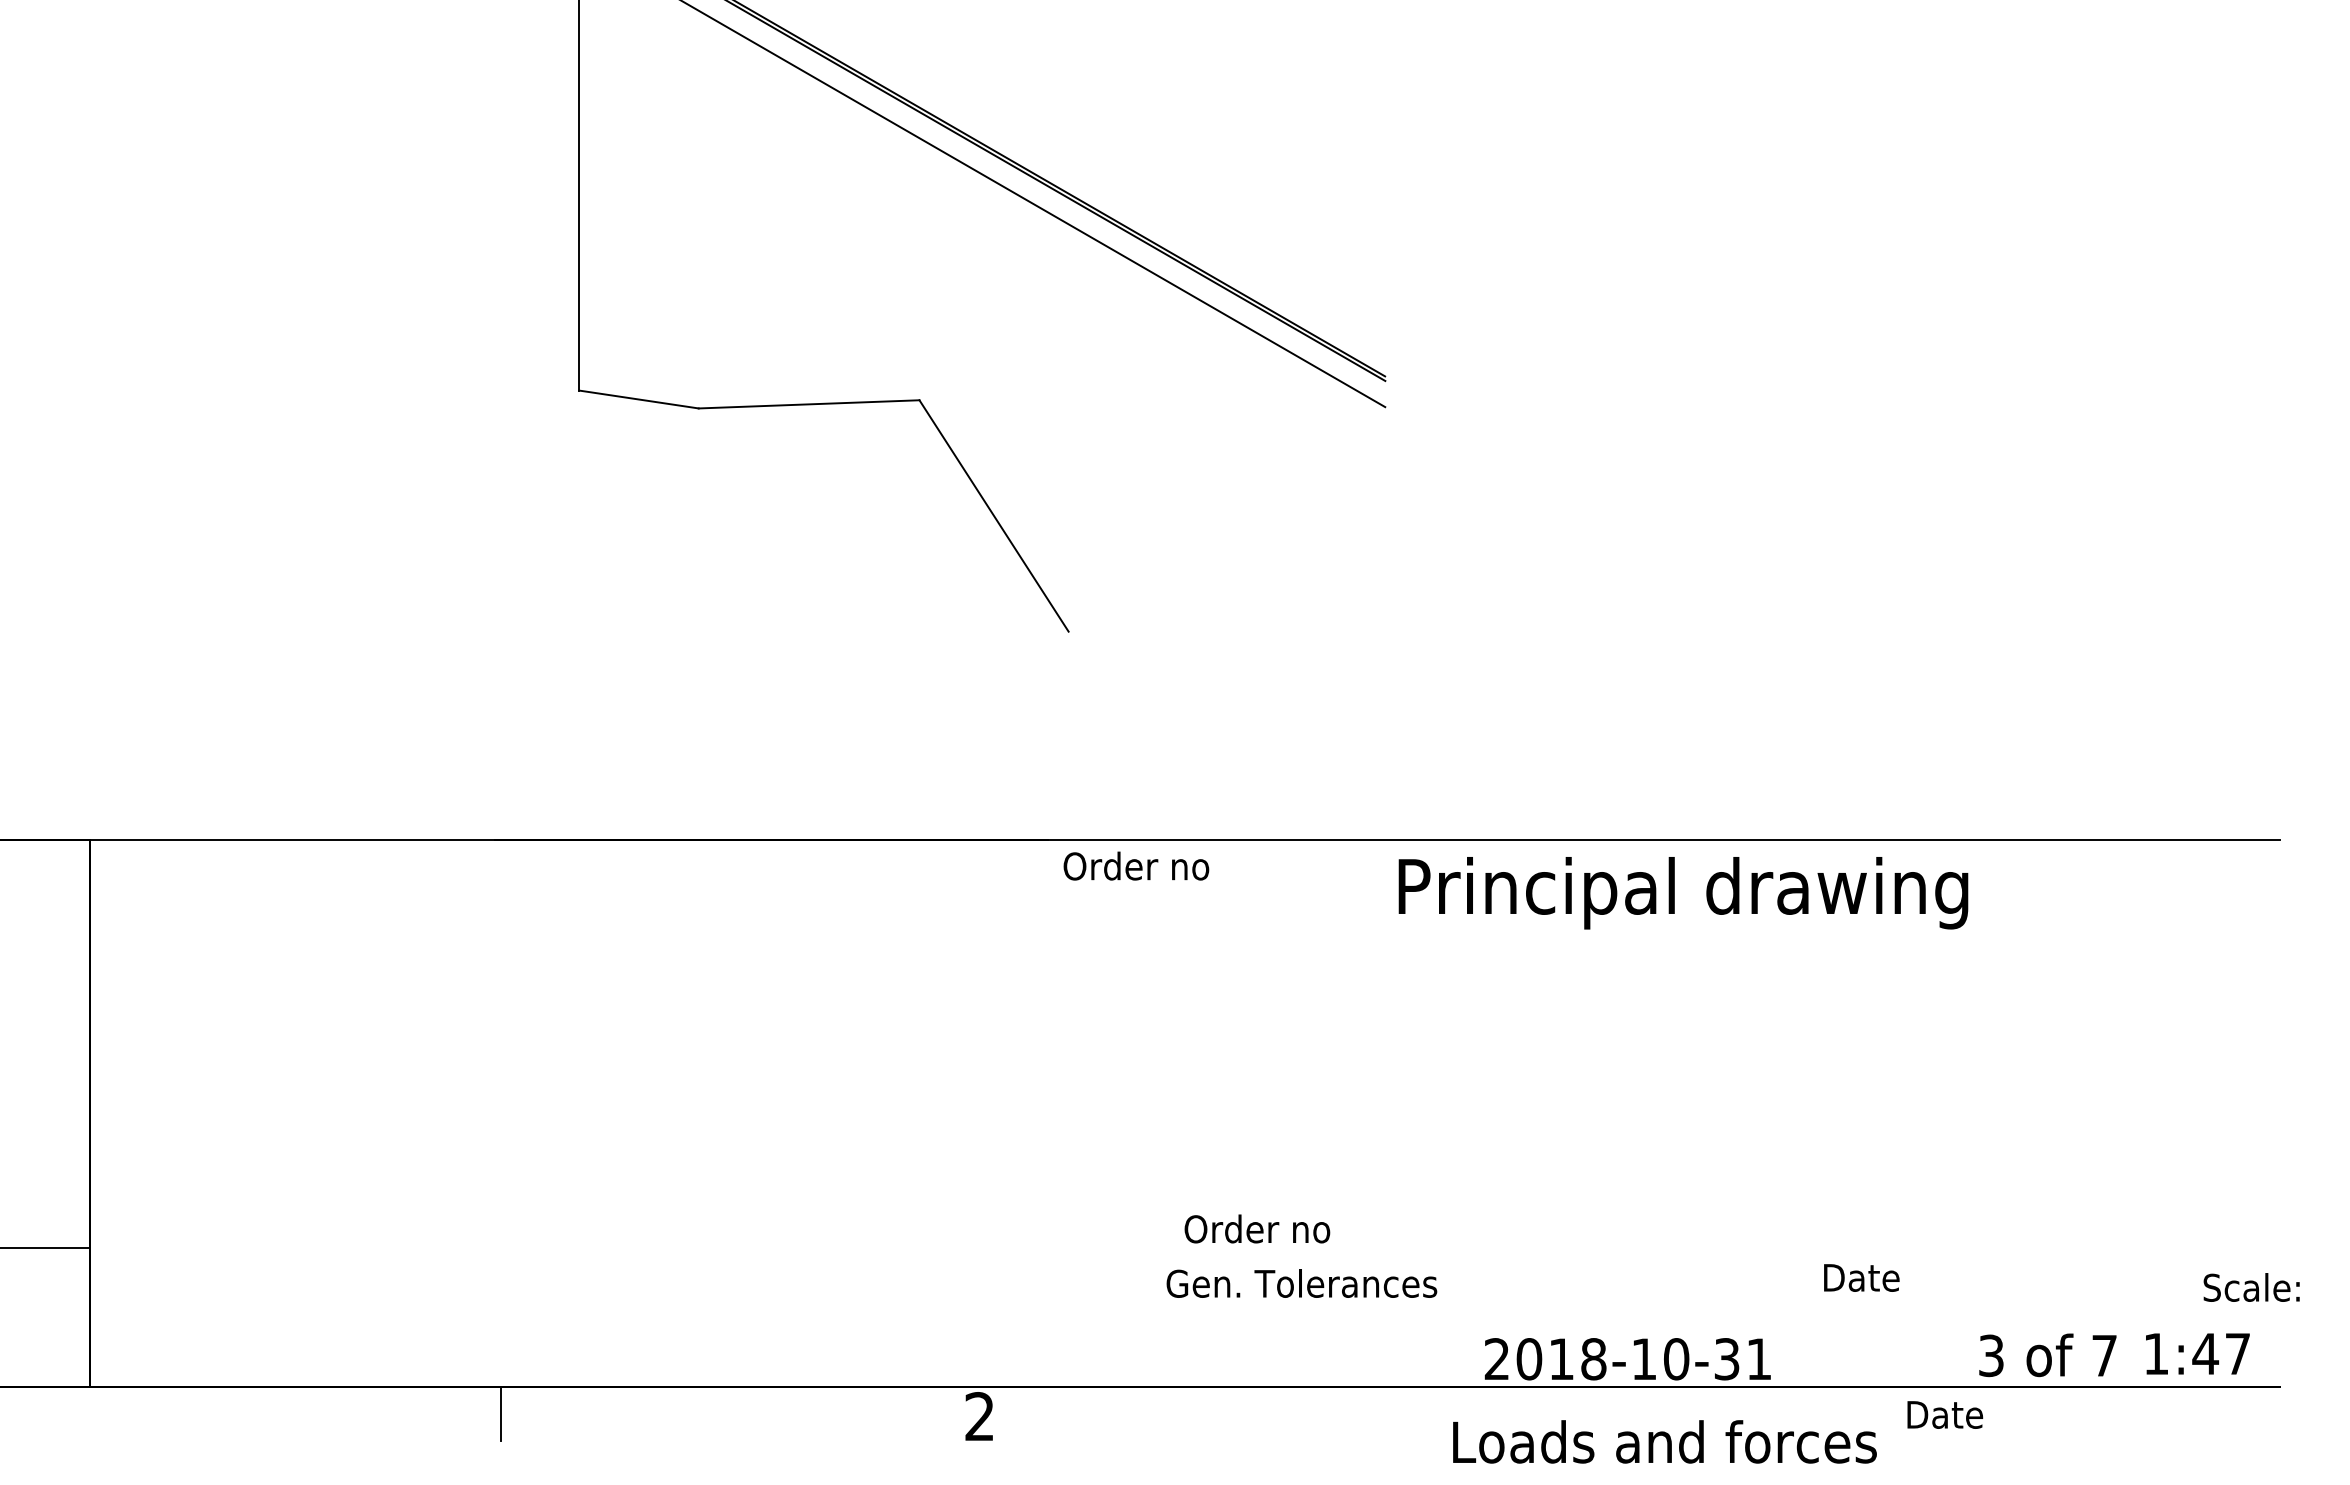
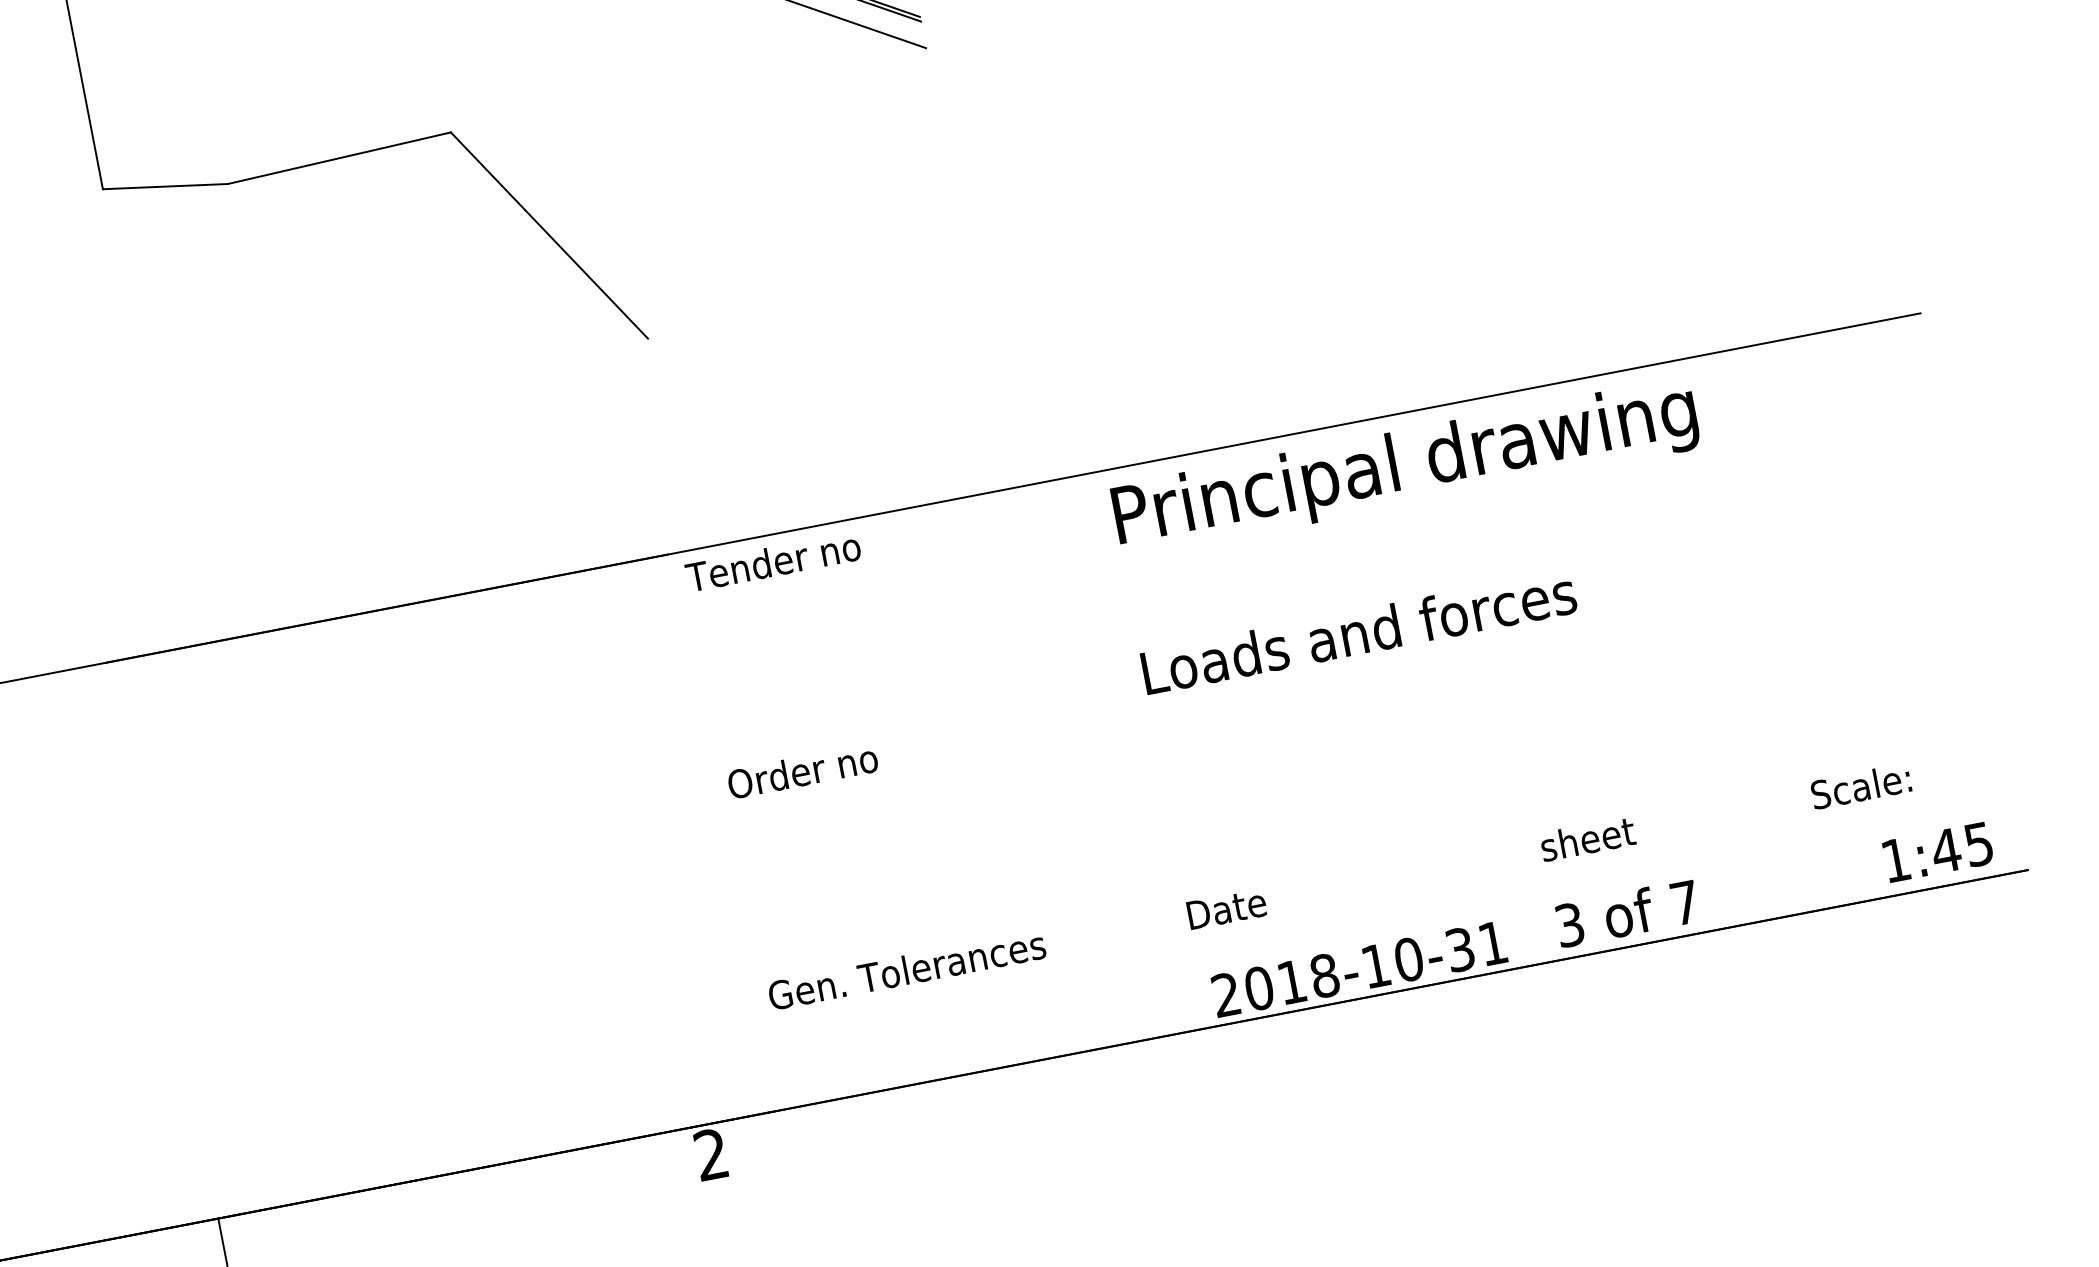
text: (1146, 865) -> (772, 561), Order no -> Tender no
text: (1683, 893) -> (1405, 467), moved
text: (1257, 1228) -> (802, 770), moved
text: (1867, 1277) -> (1587, 839), Date -> sheet
text: (1301, 1283) -> (906, 970), moved
text: (2251, 1287) -> (1860, 786), moved
text: (2237, 1354) -> (1978, 844), 1:47 -> 1:45
text: (2047, 1355) -> (1626, 913), moved
text: (1945, 1414) -> (1227, 908), moved
text: (1664, 1441) -> (1358, 632), moved

